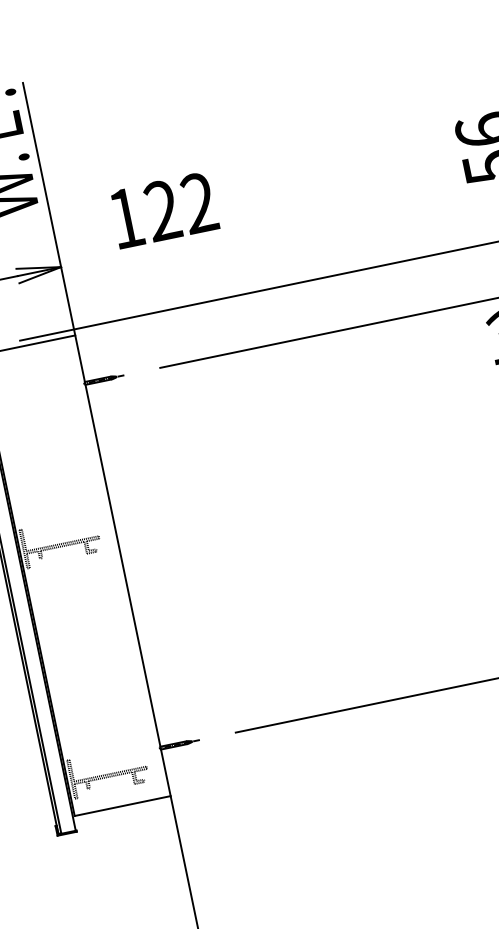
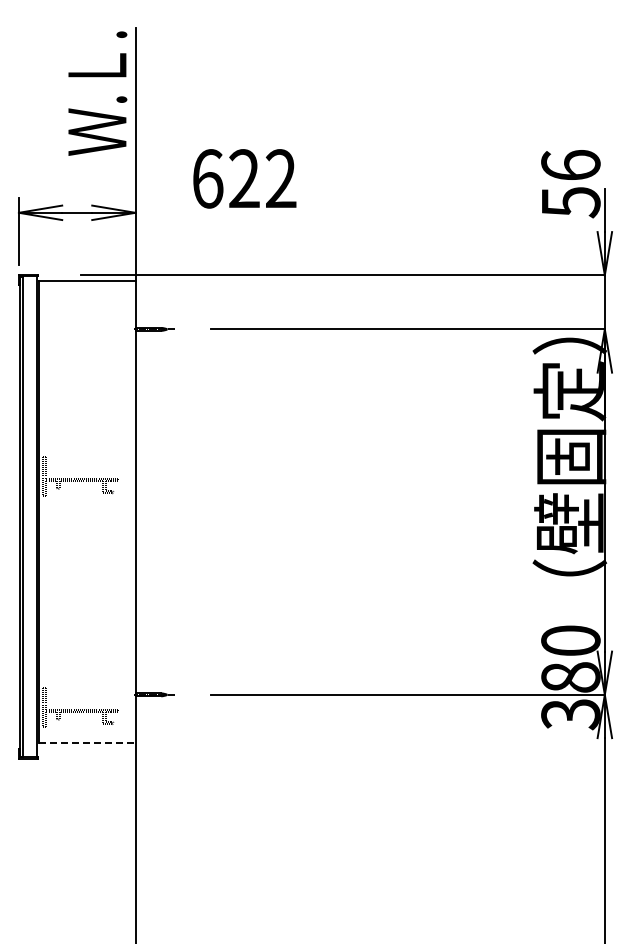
text: (126, 217) -> (208, 178), 122 -> 622
line: (122, 805) -> (87, 742), solid -> dashed

